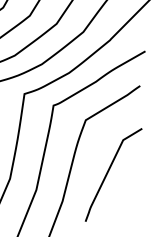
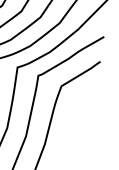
curve: (109, 172) -> (78, 123), removed

